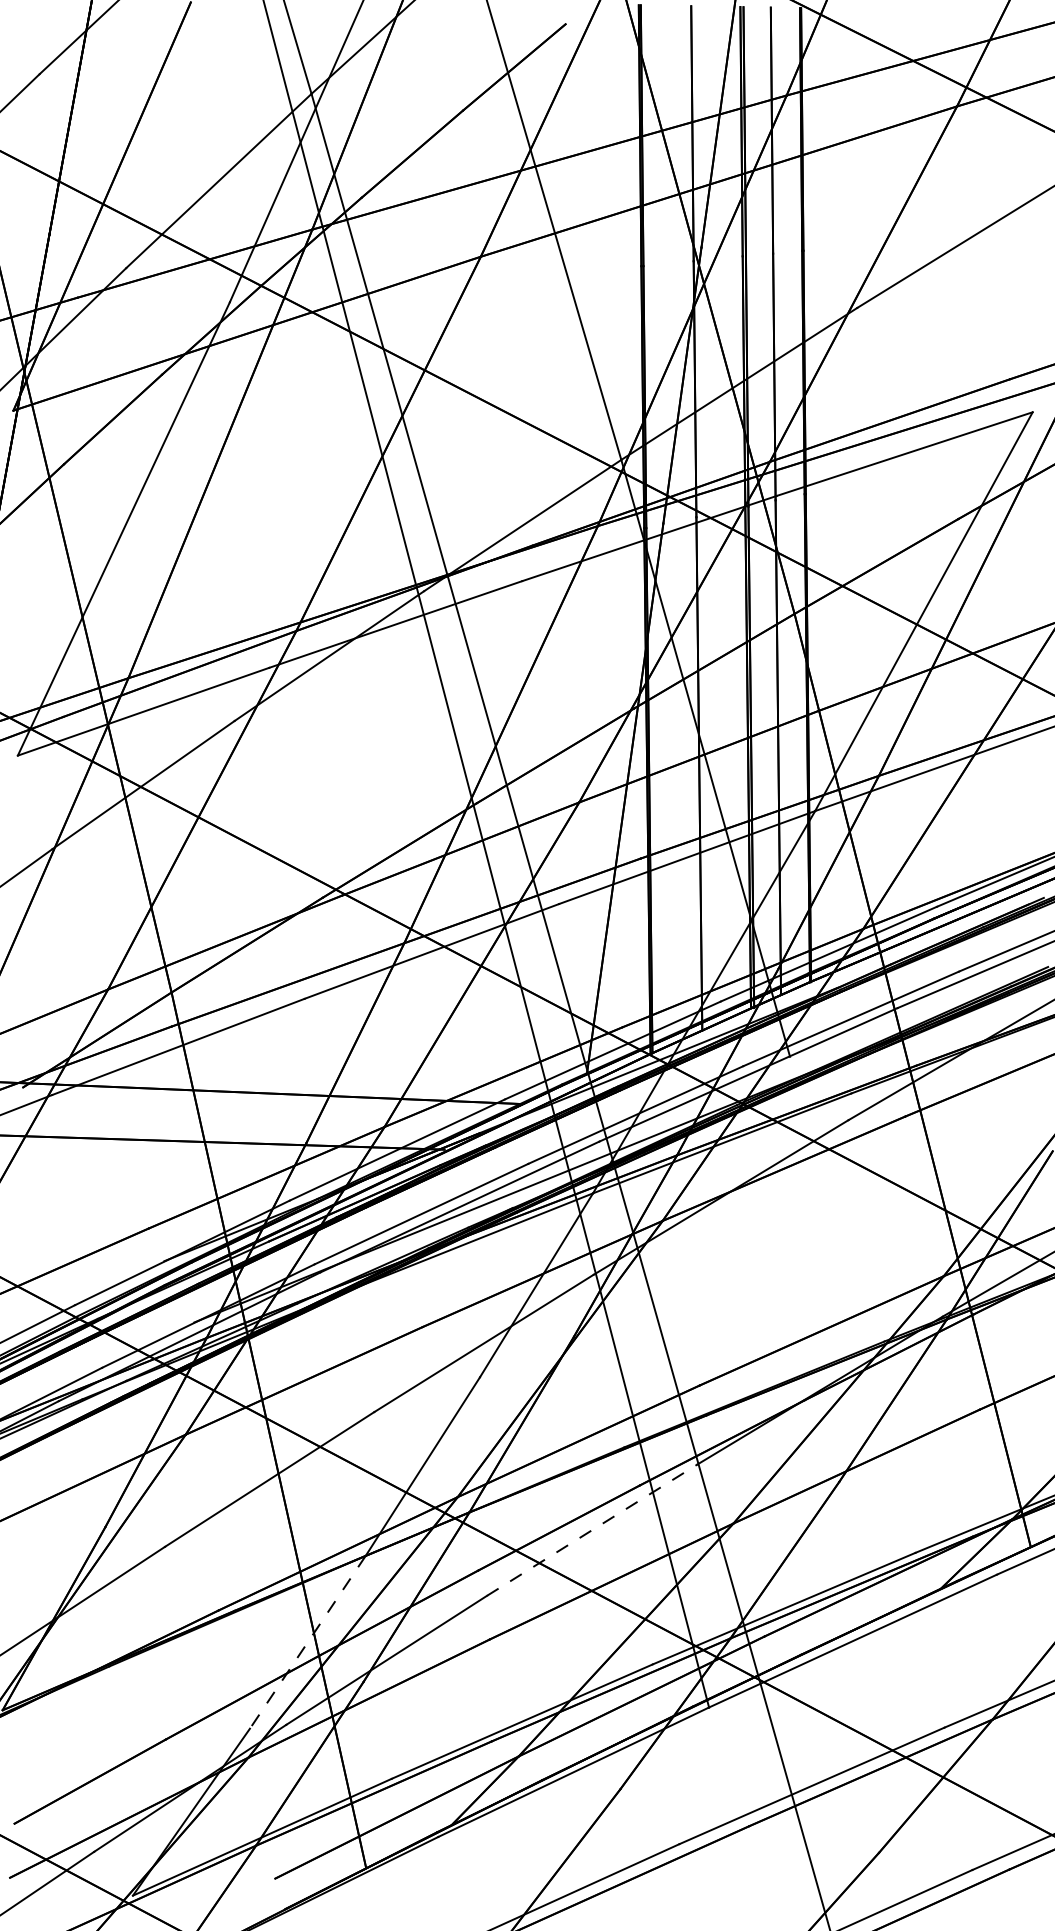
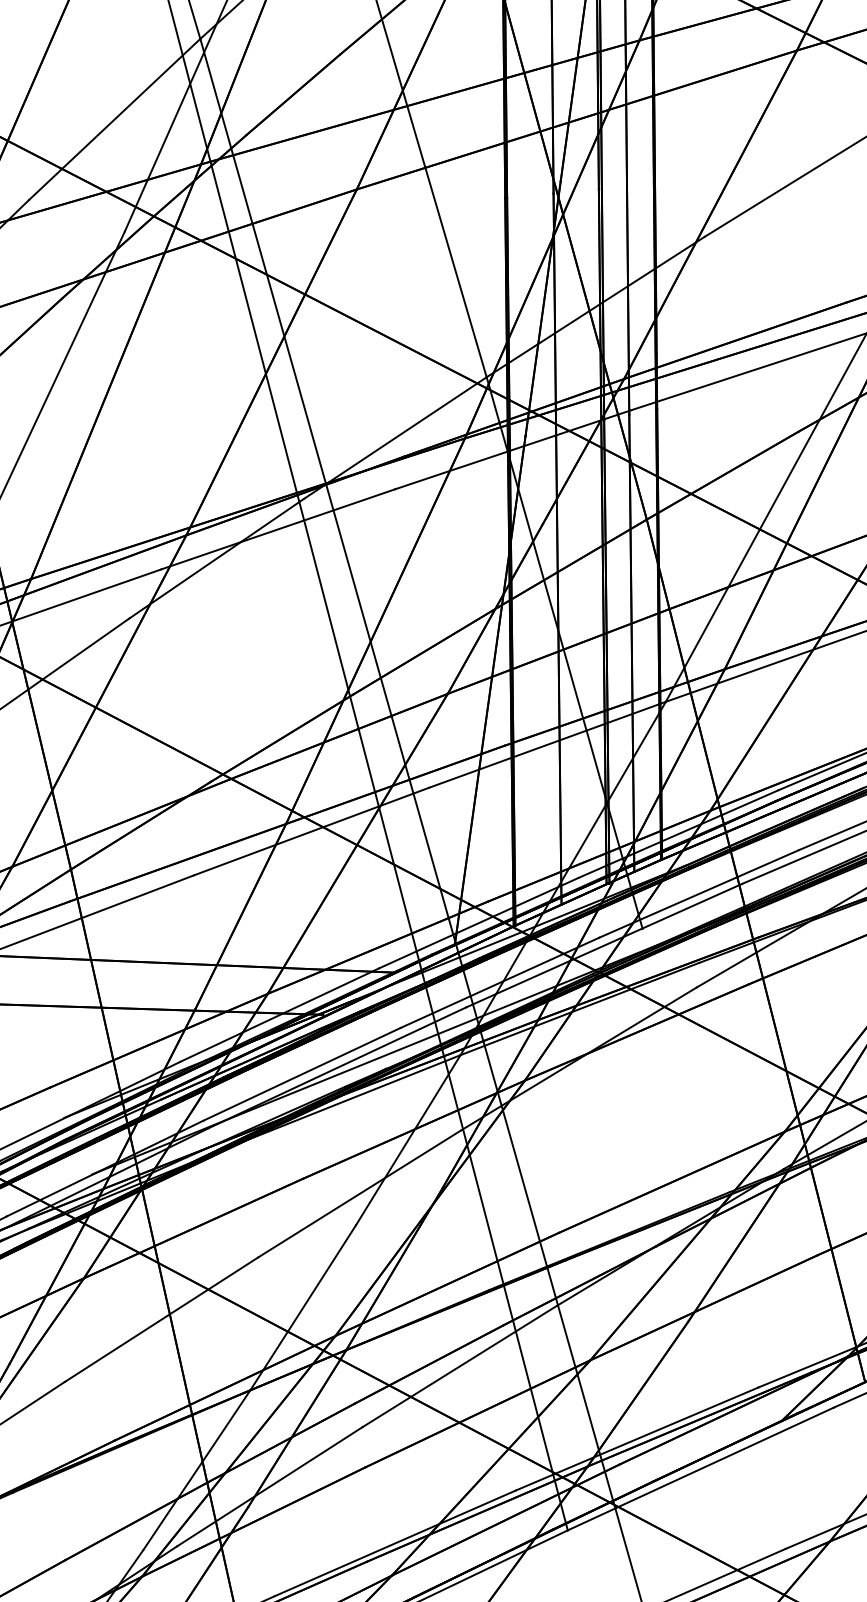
line: (592, 1529) -> (460, 1365), dashed -> solid
line: (307, 1642) -> (196, 1470), dashed -> solid

